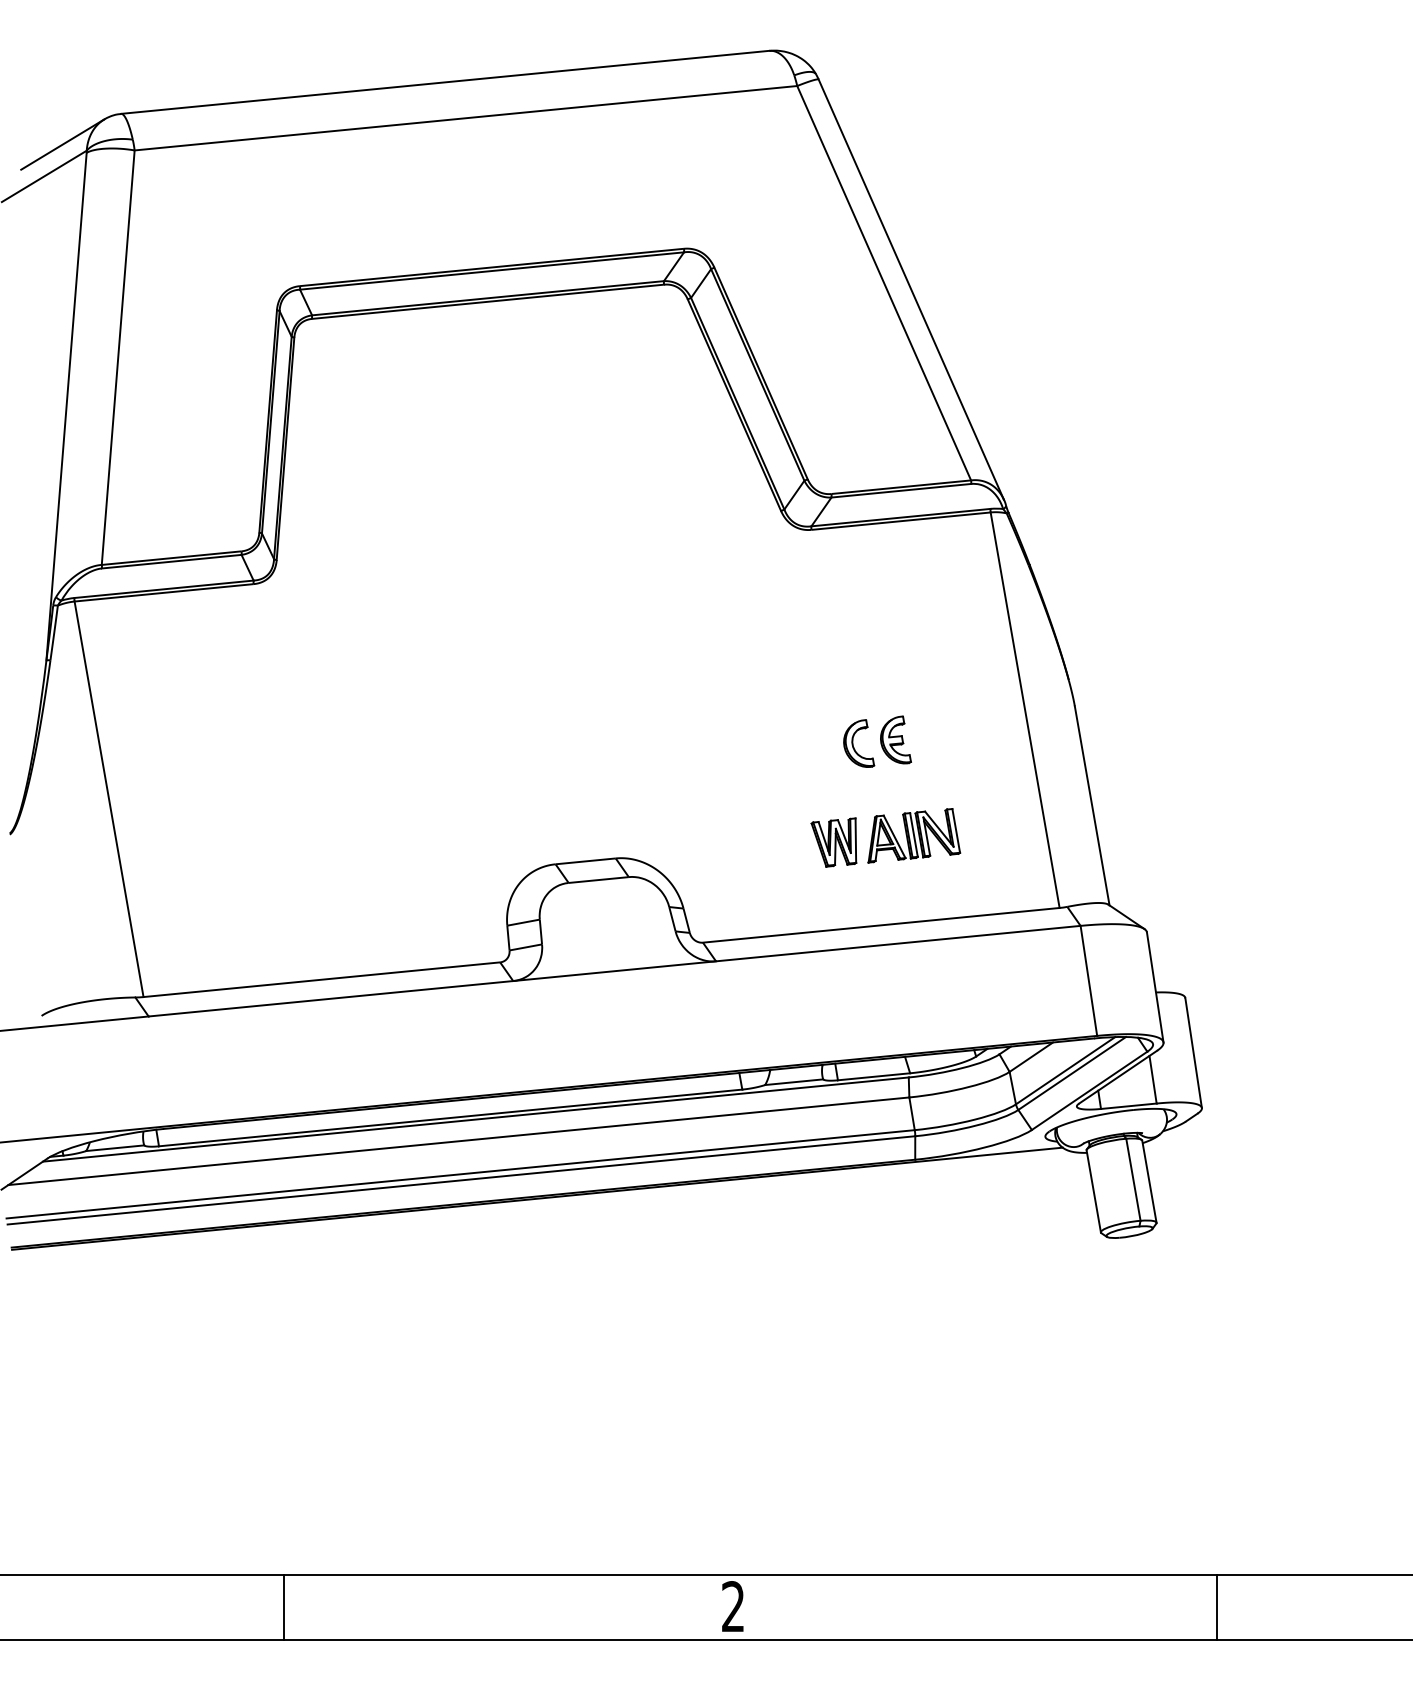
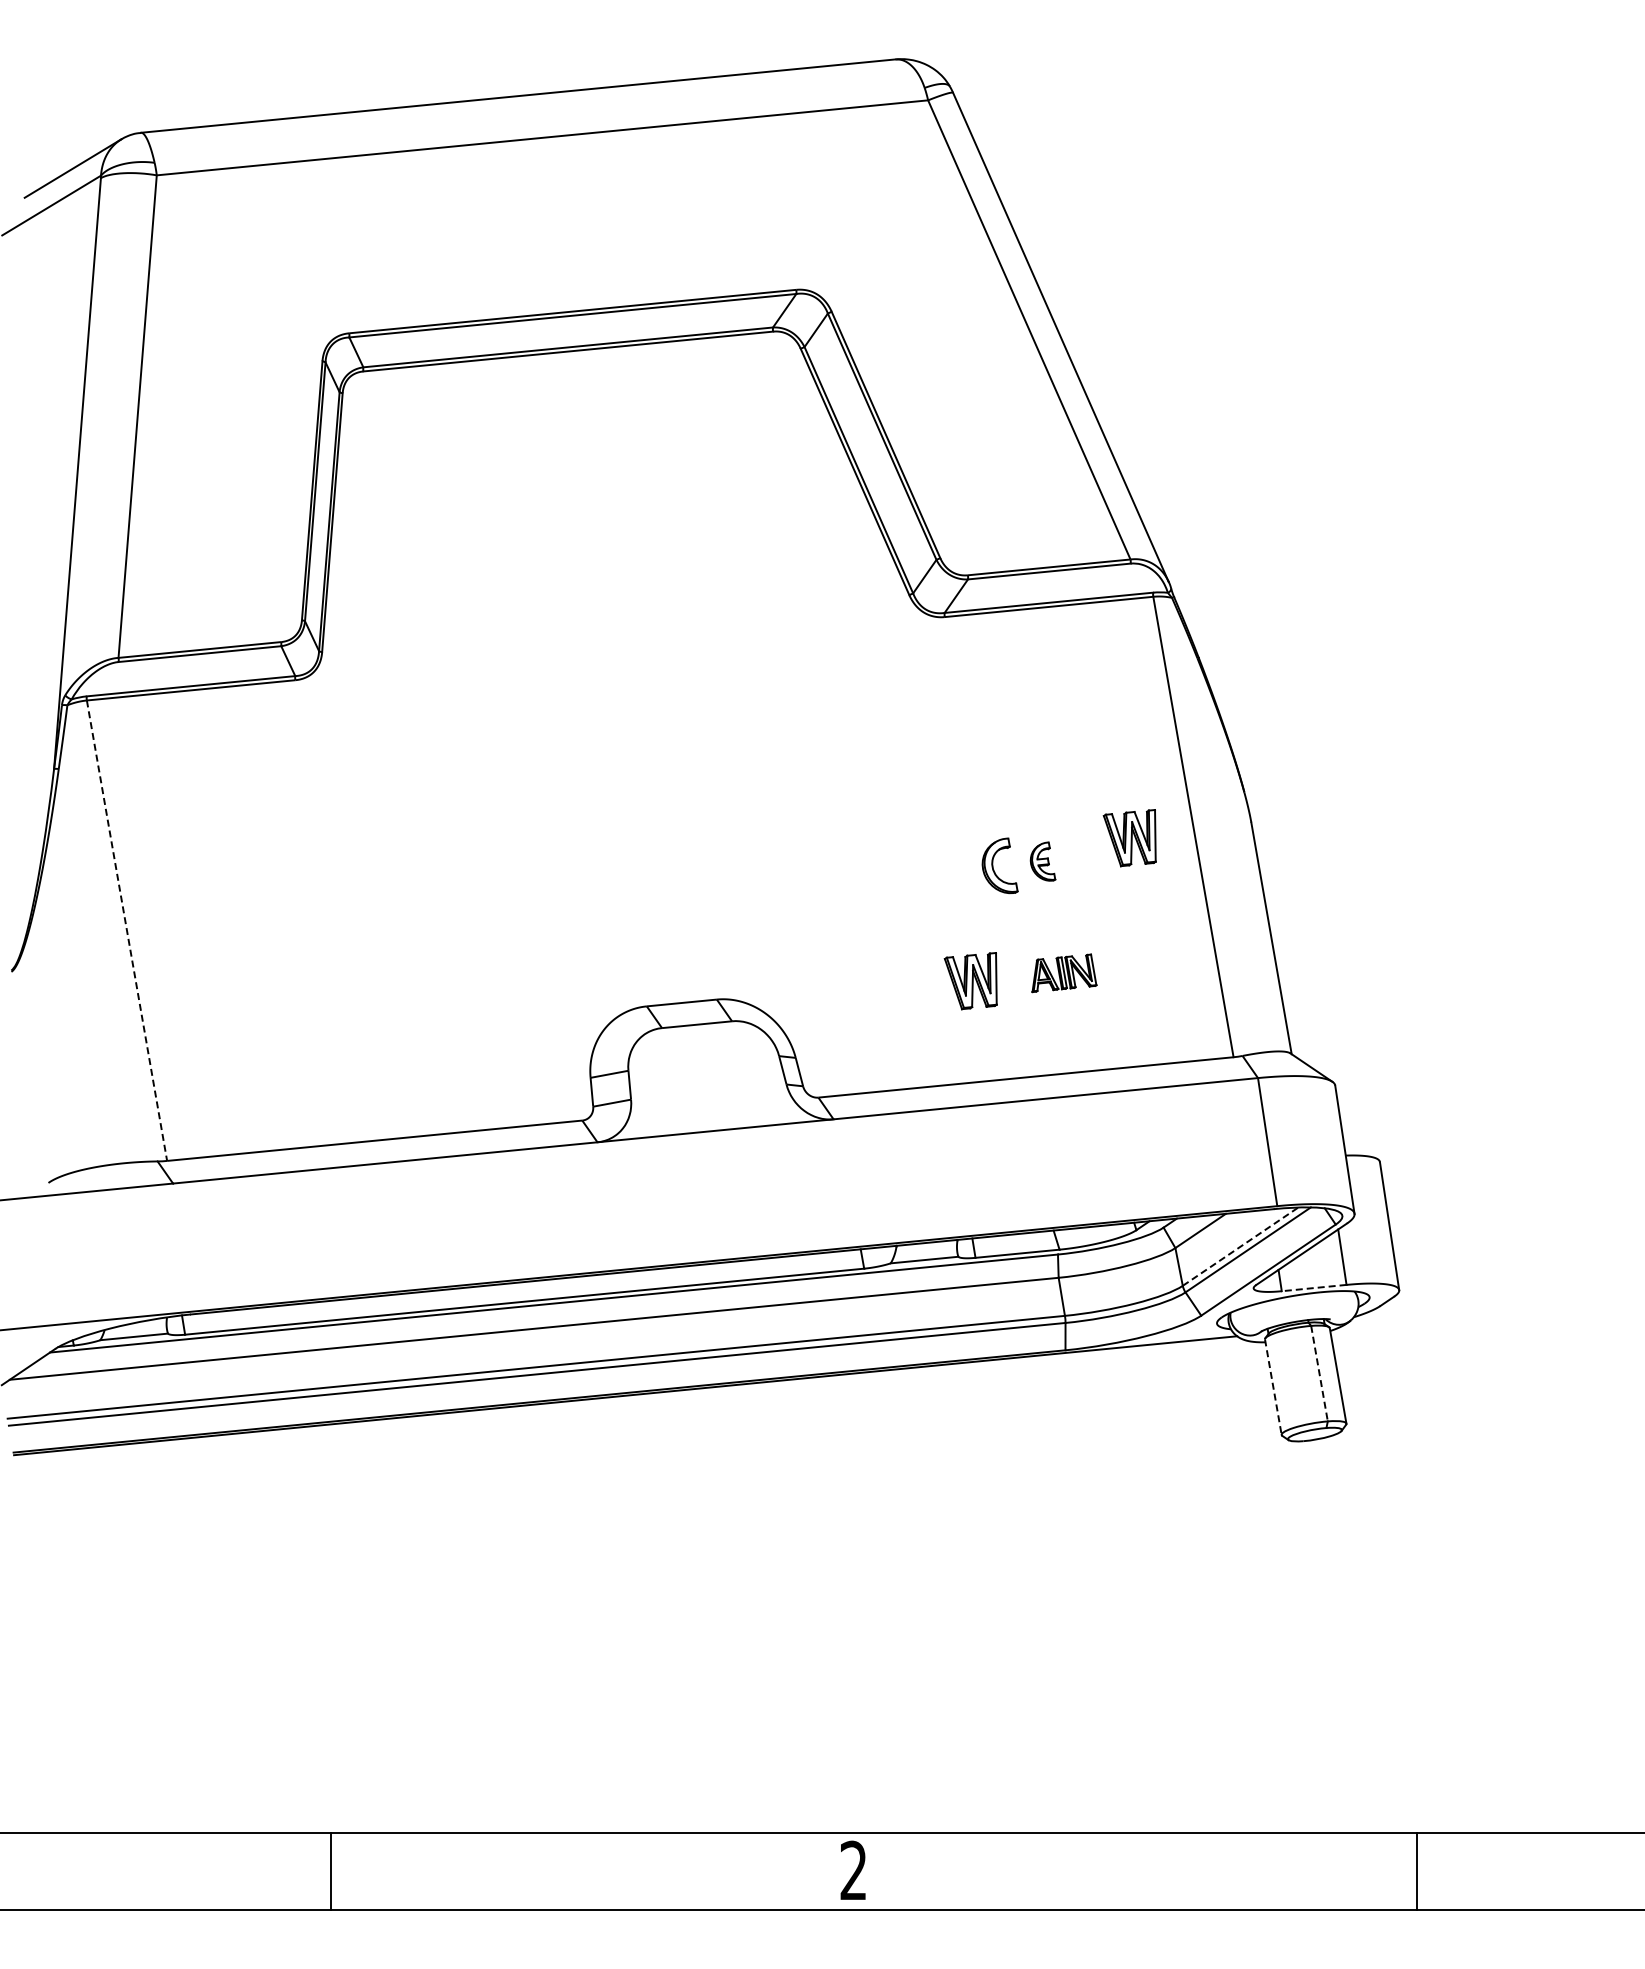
part: (970, 720) -> (1129, 838), added
part: (895, 739) -> (1042, 861), size x0.7
line: (109, 799) -> (127, 930), solid -> dashed
part: (914, 836) -> (1064, 973), size x0.6
line: (1065, 1070) -> (1240, 1246), solid -> dashed
line: (1129, 1106) -> (1314, 1288), solid -> dashed
line: (1133, 1180) -> (1319, 1374), solid -> dashed
line: (1093, 1191) -> (1273, 1387), solid -> dashed

